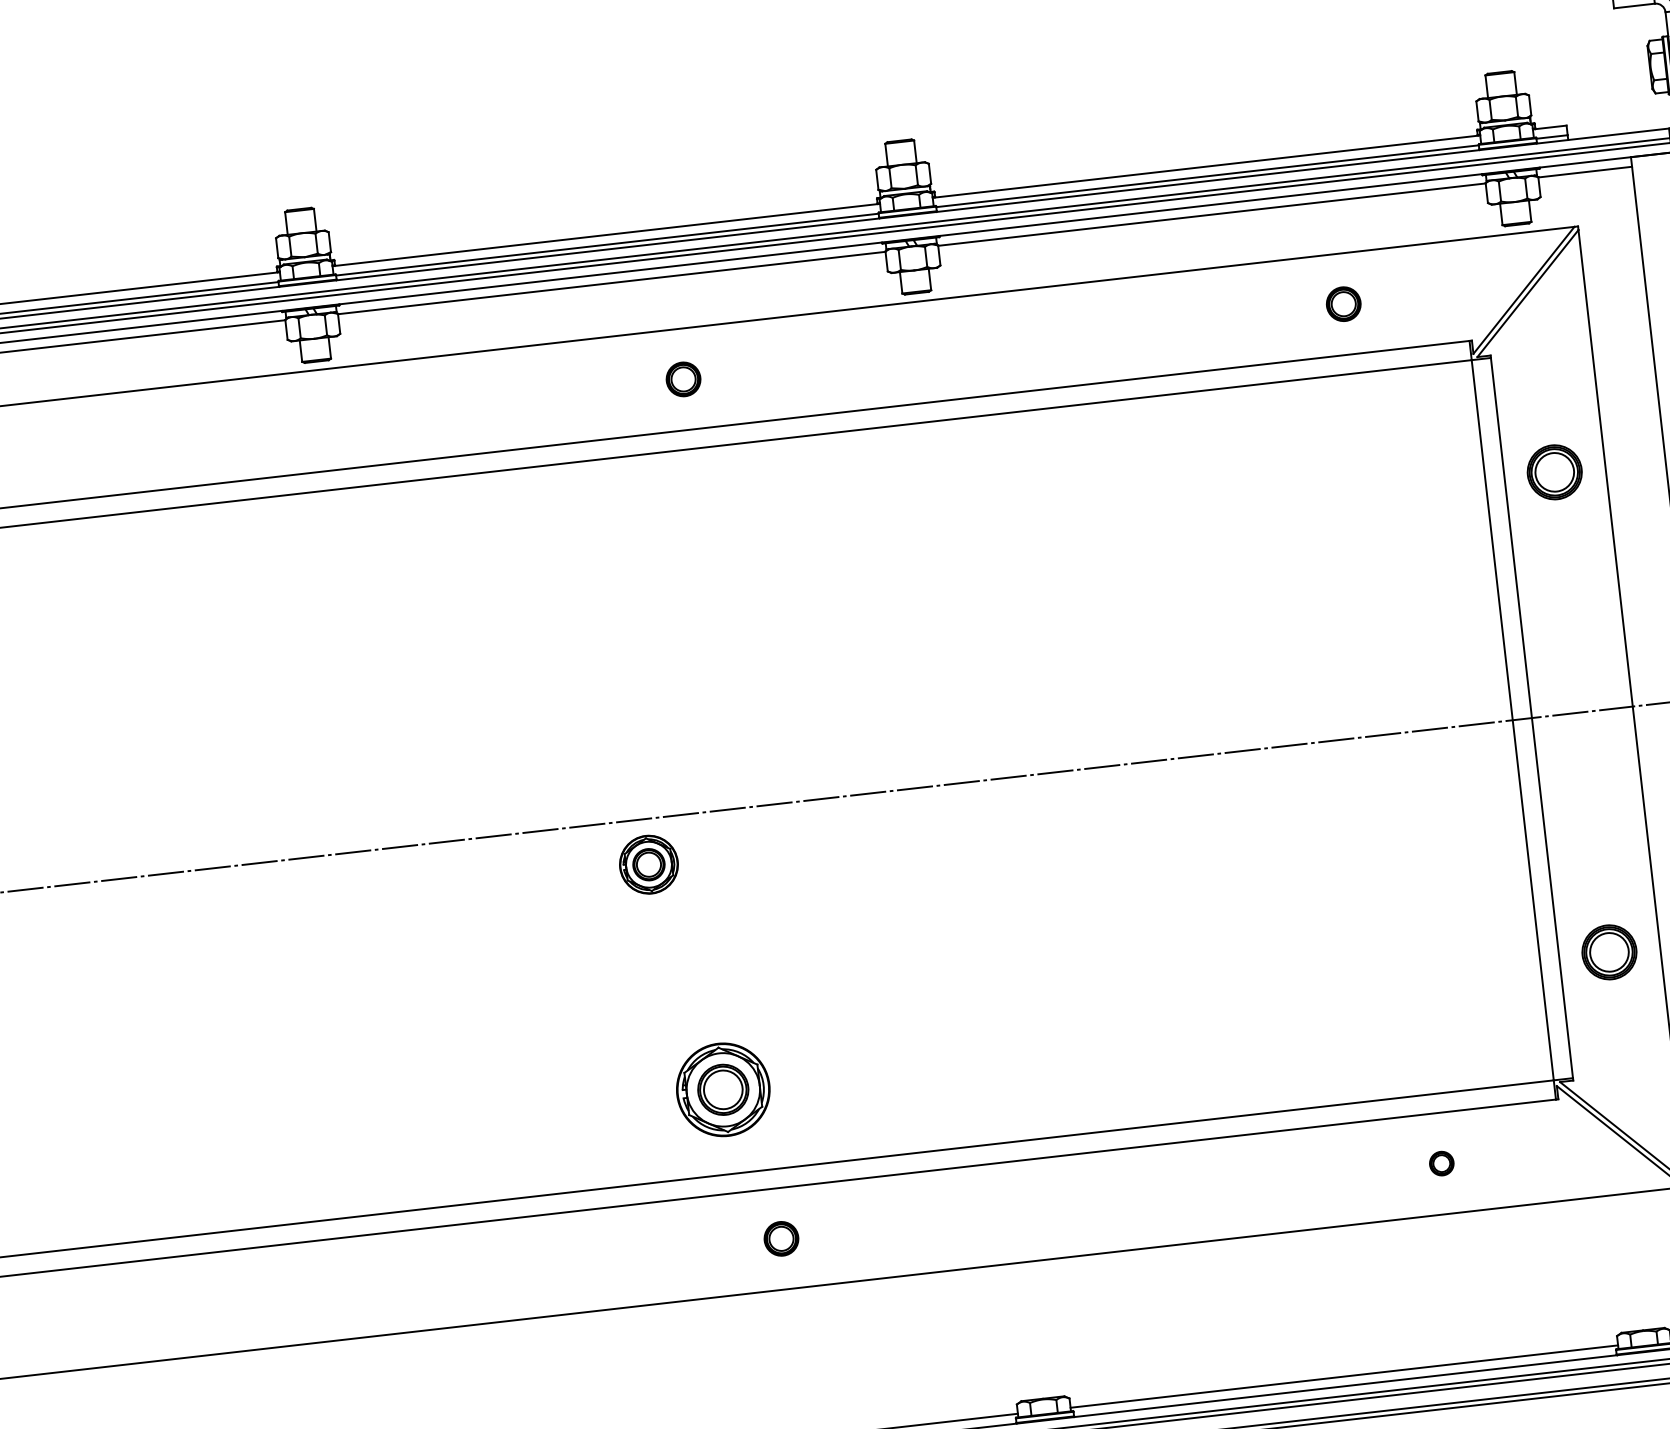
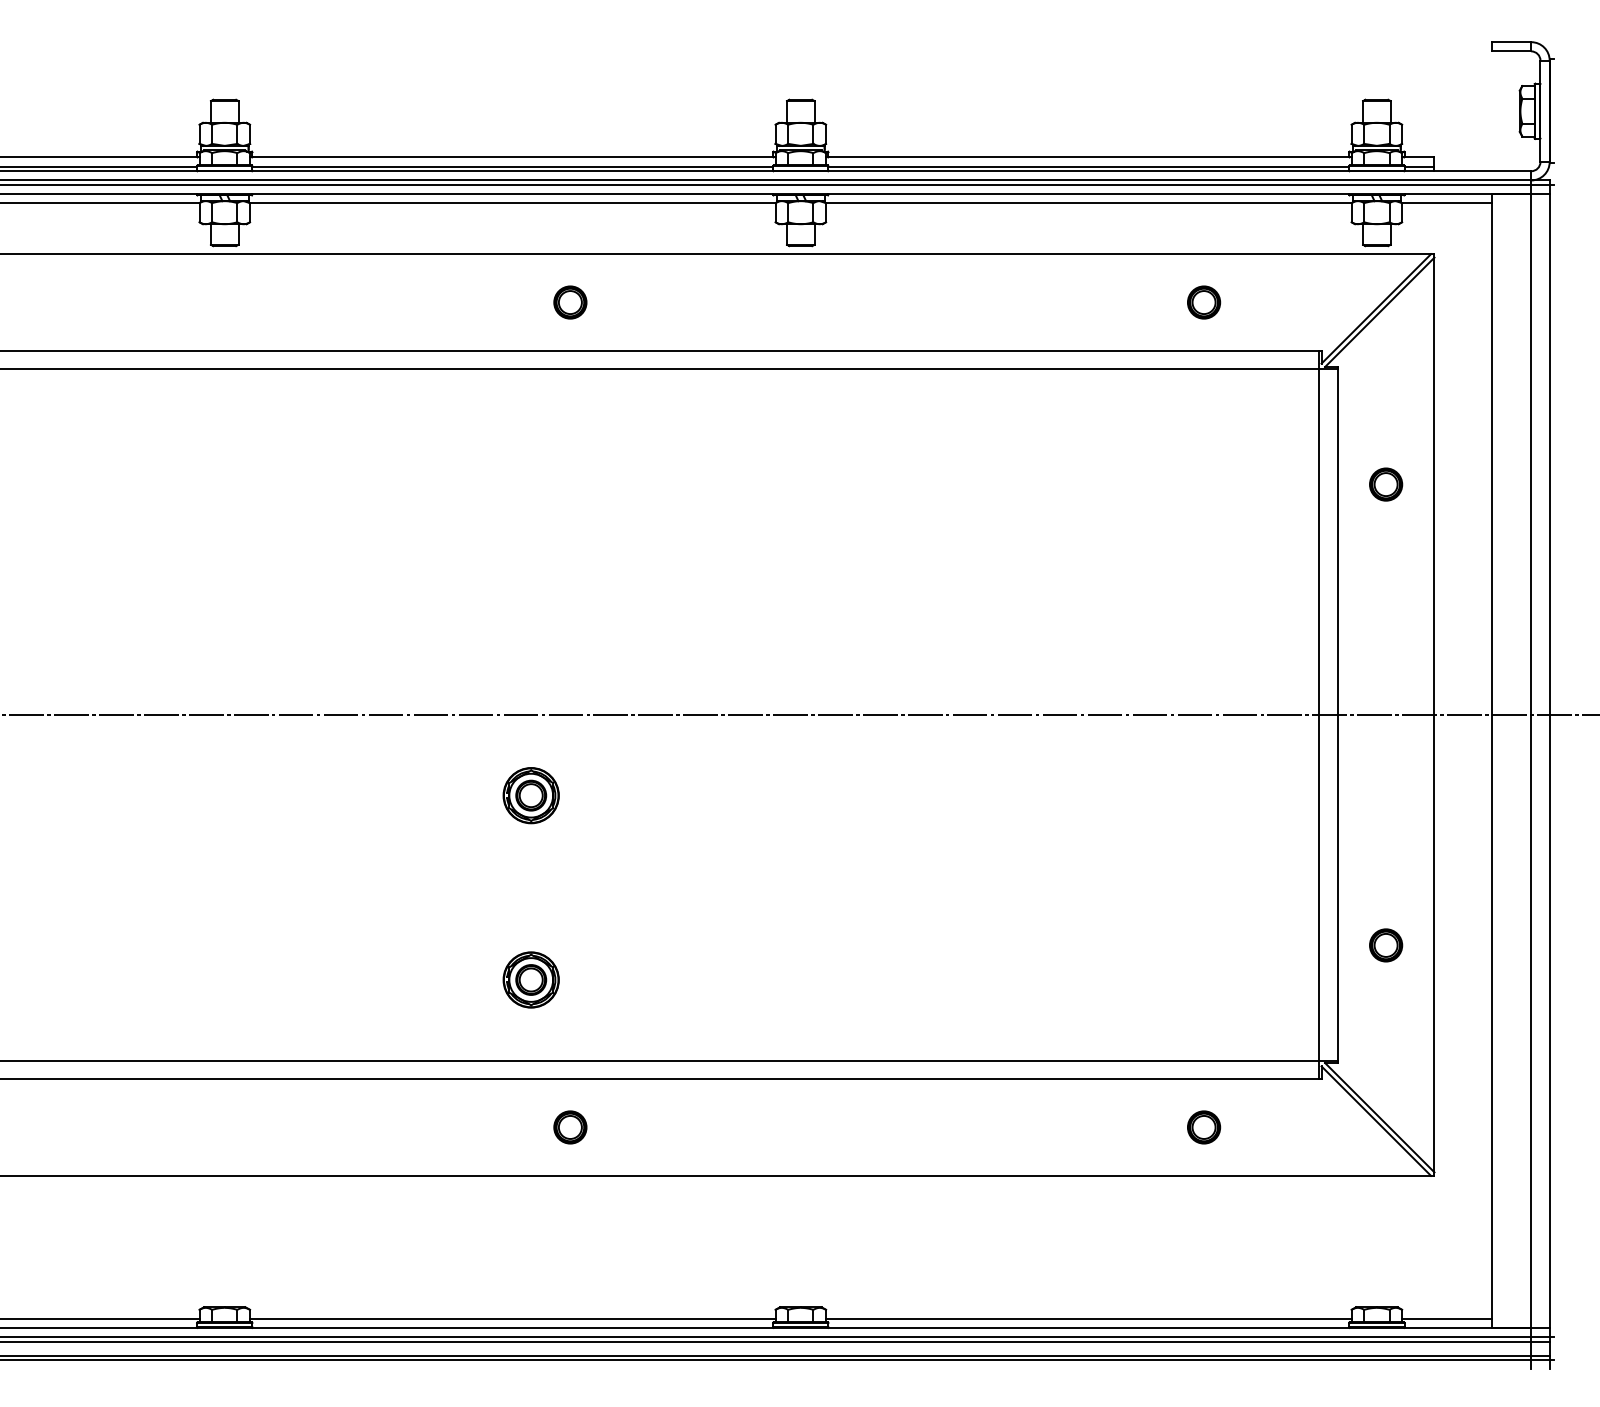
part: (1555, 472) -> (1386, 484), size x0.62
part: (648, 864) -> (530, 795), moved
part: (1610, 952) -> (1386, 945), size x0.62
part: (722, 1089) -> (530, 979), size x0.62
part: (1442, 1163) -> (1204, 1127), size x1.43

